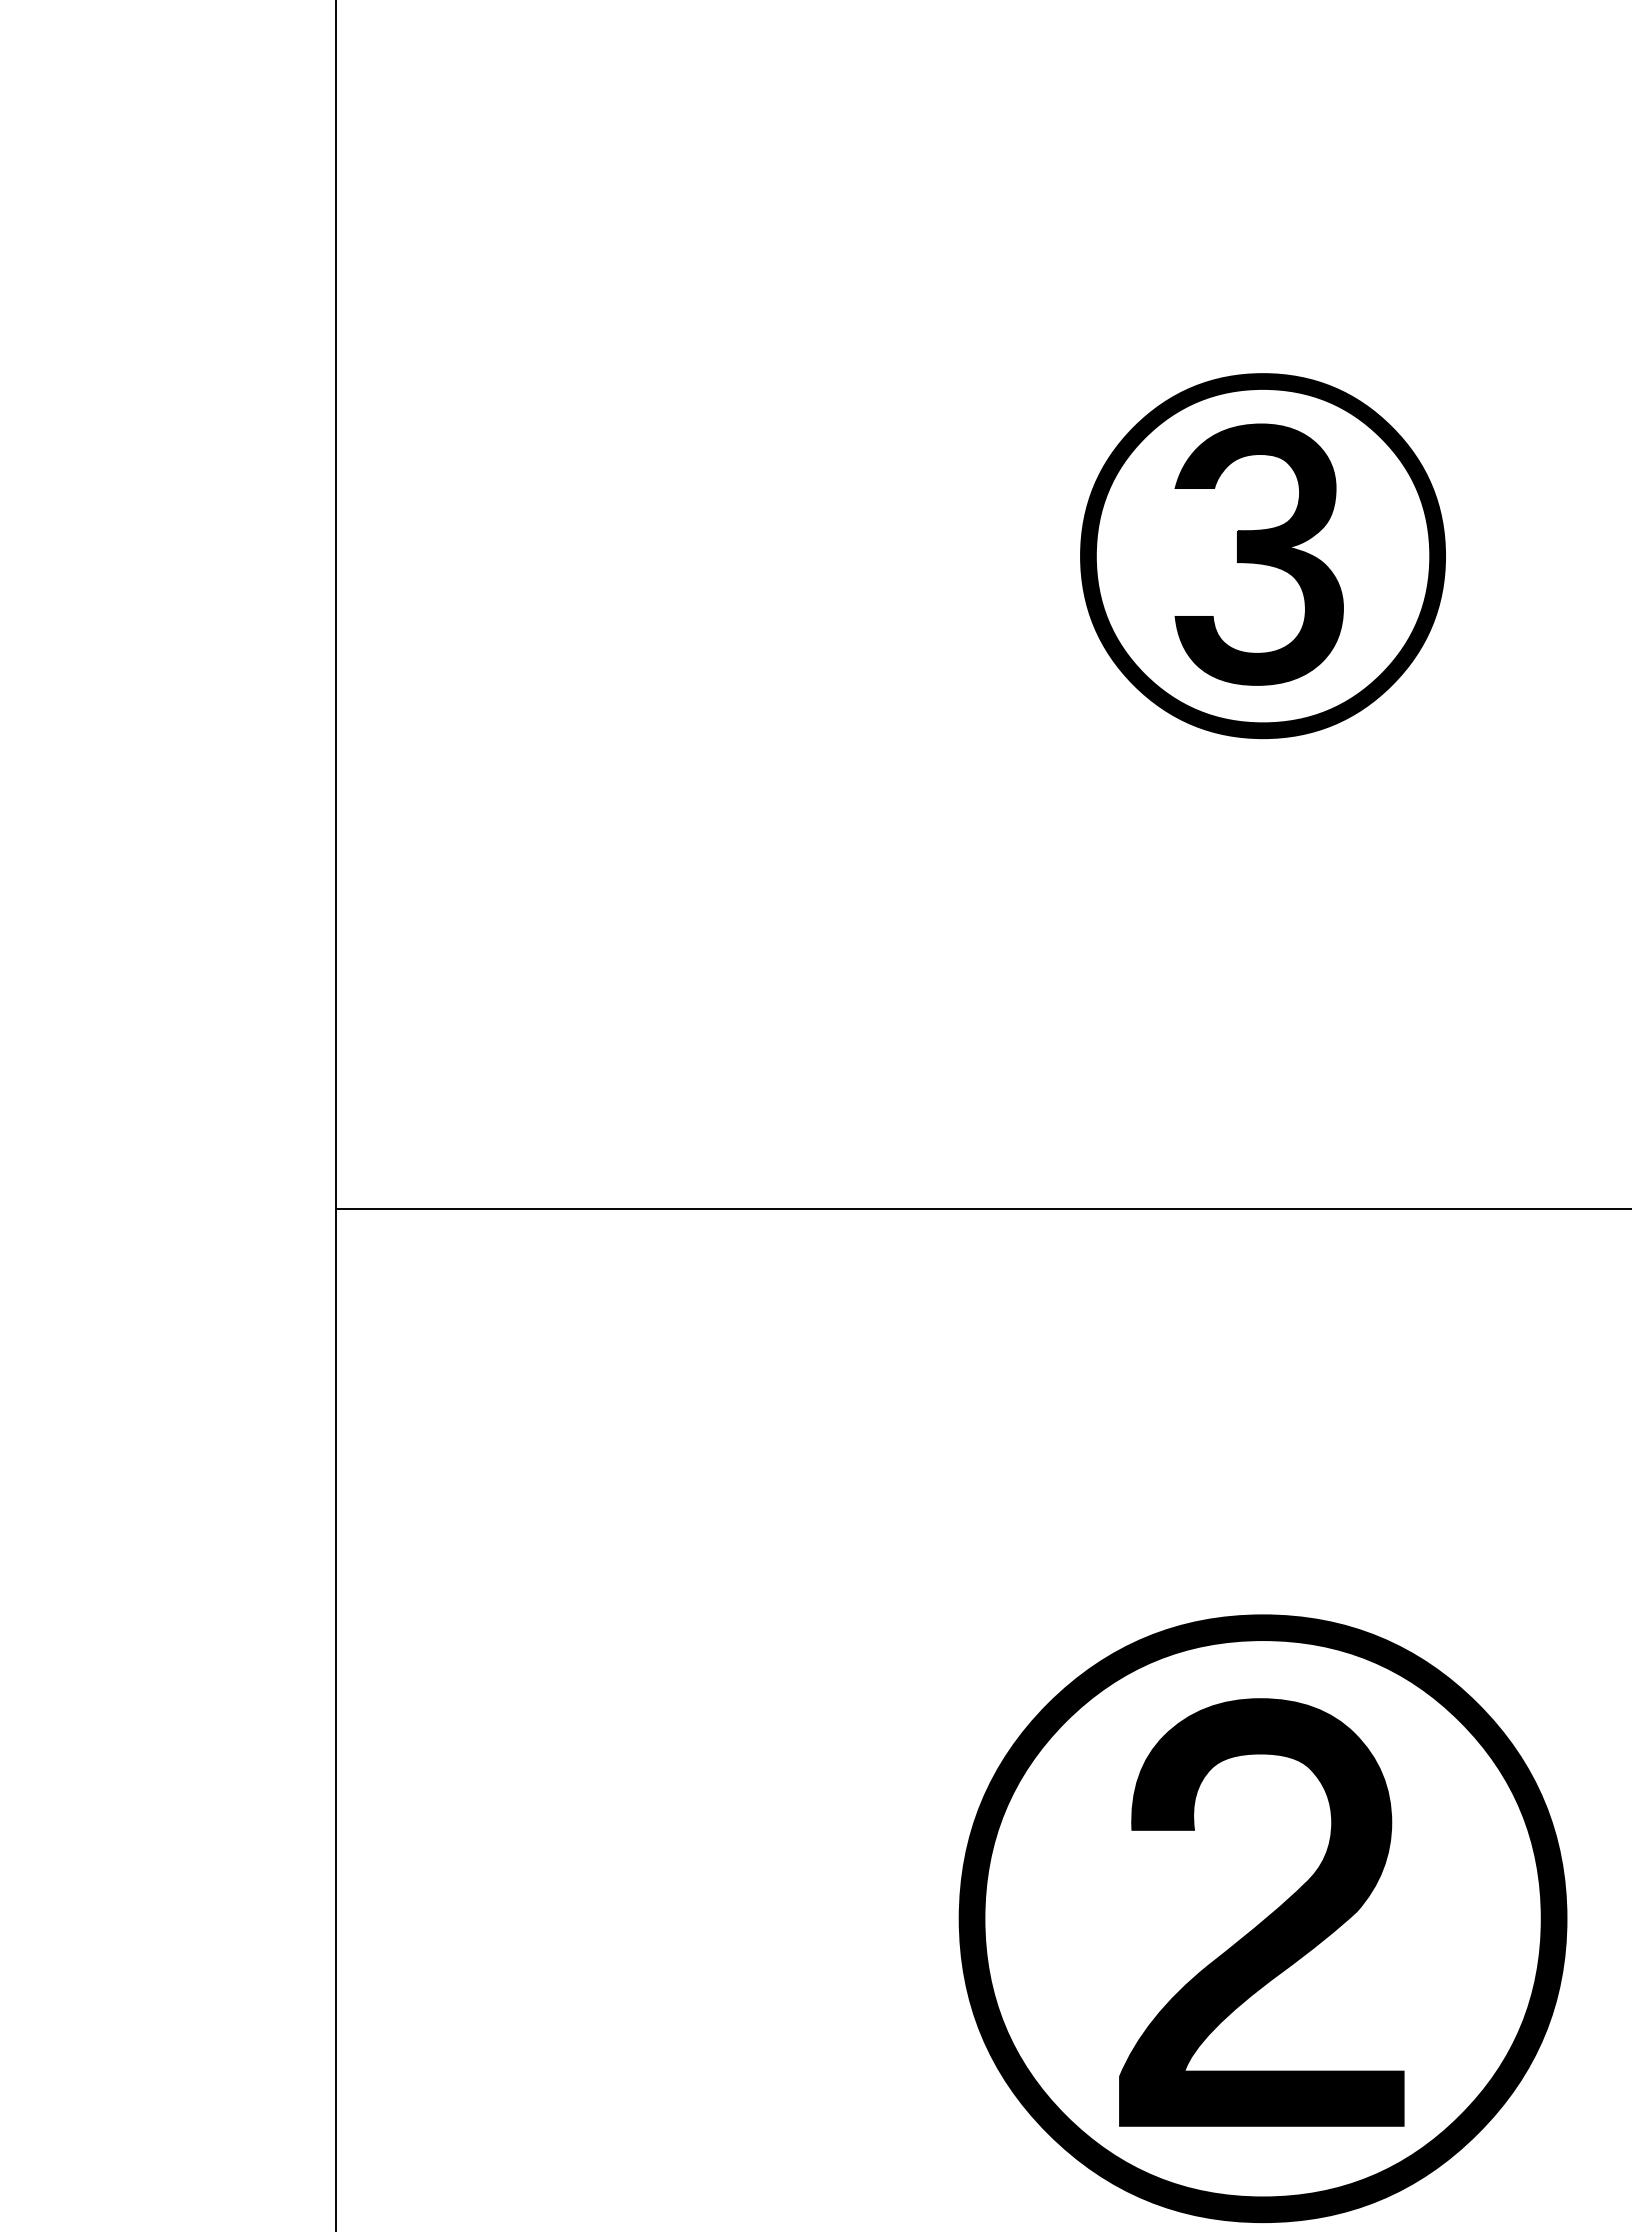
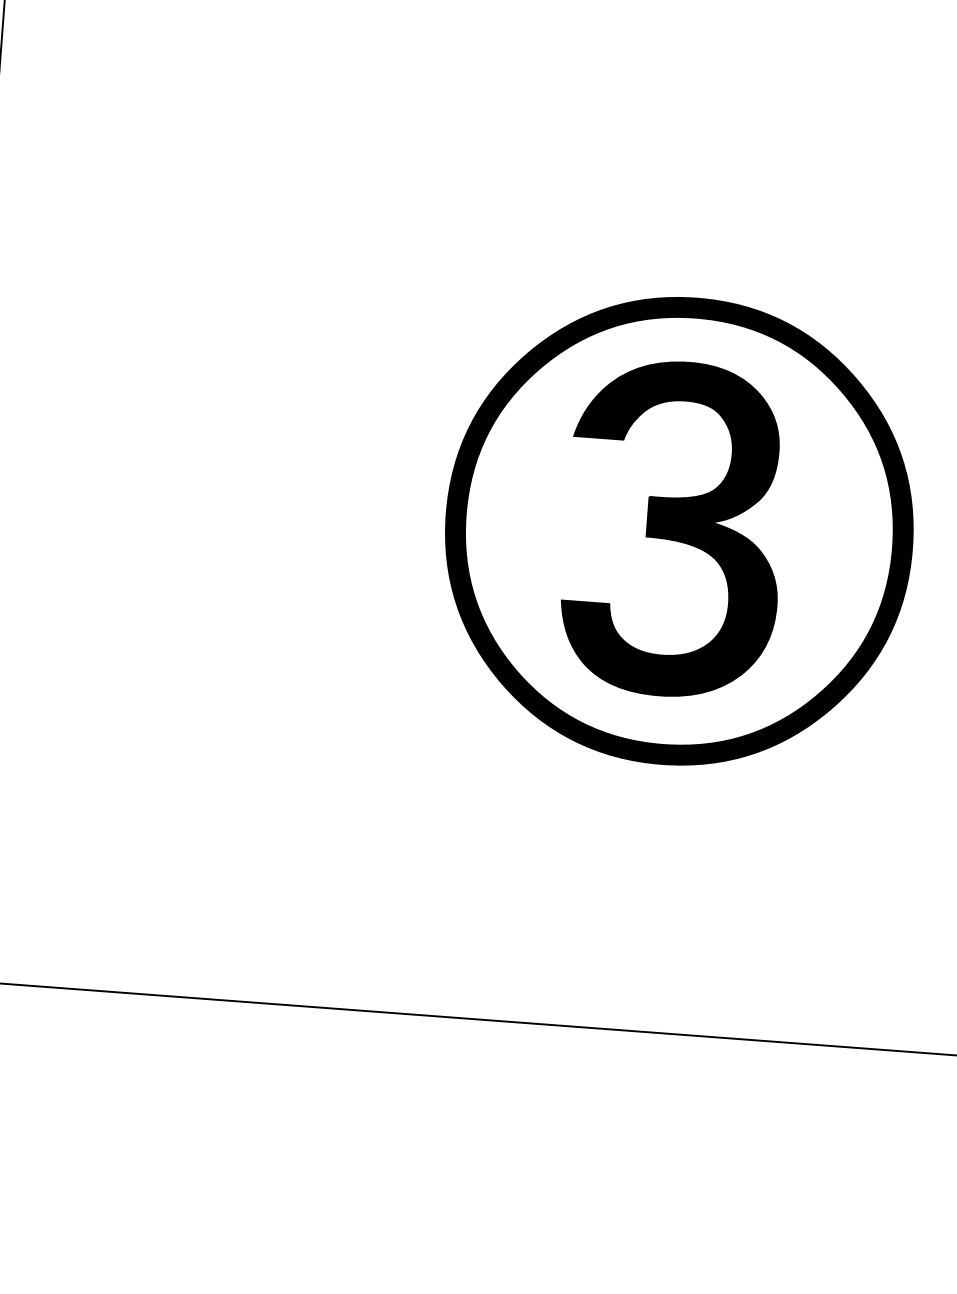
part: (1262, 555) -> (678, 530), size x1.67

